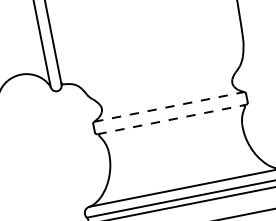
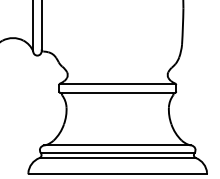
line: (168, 106) -> (117, 83), dashed -> solid
line: (171, 120) -> (117, 93), dashed -> solid

